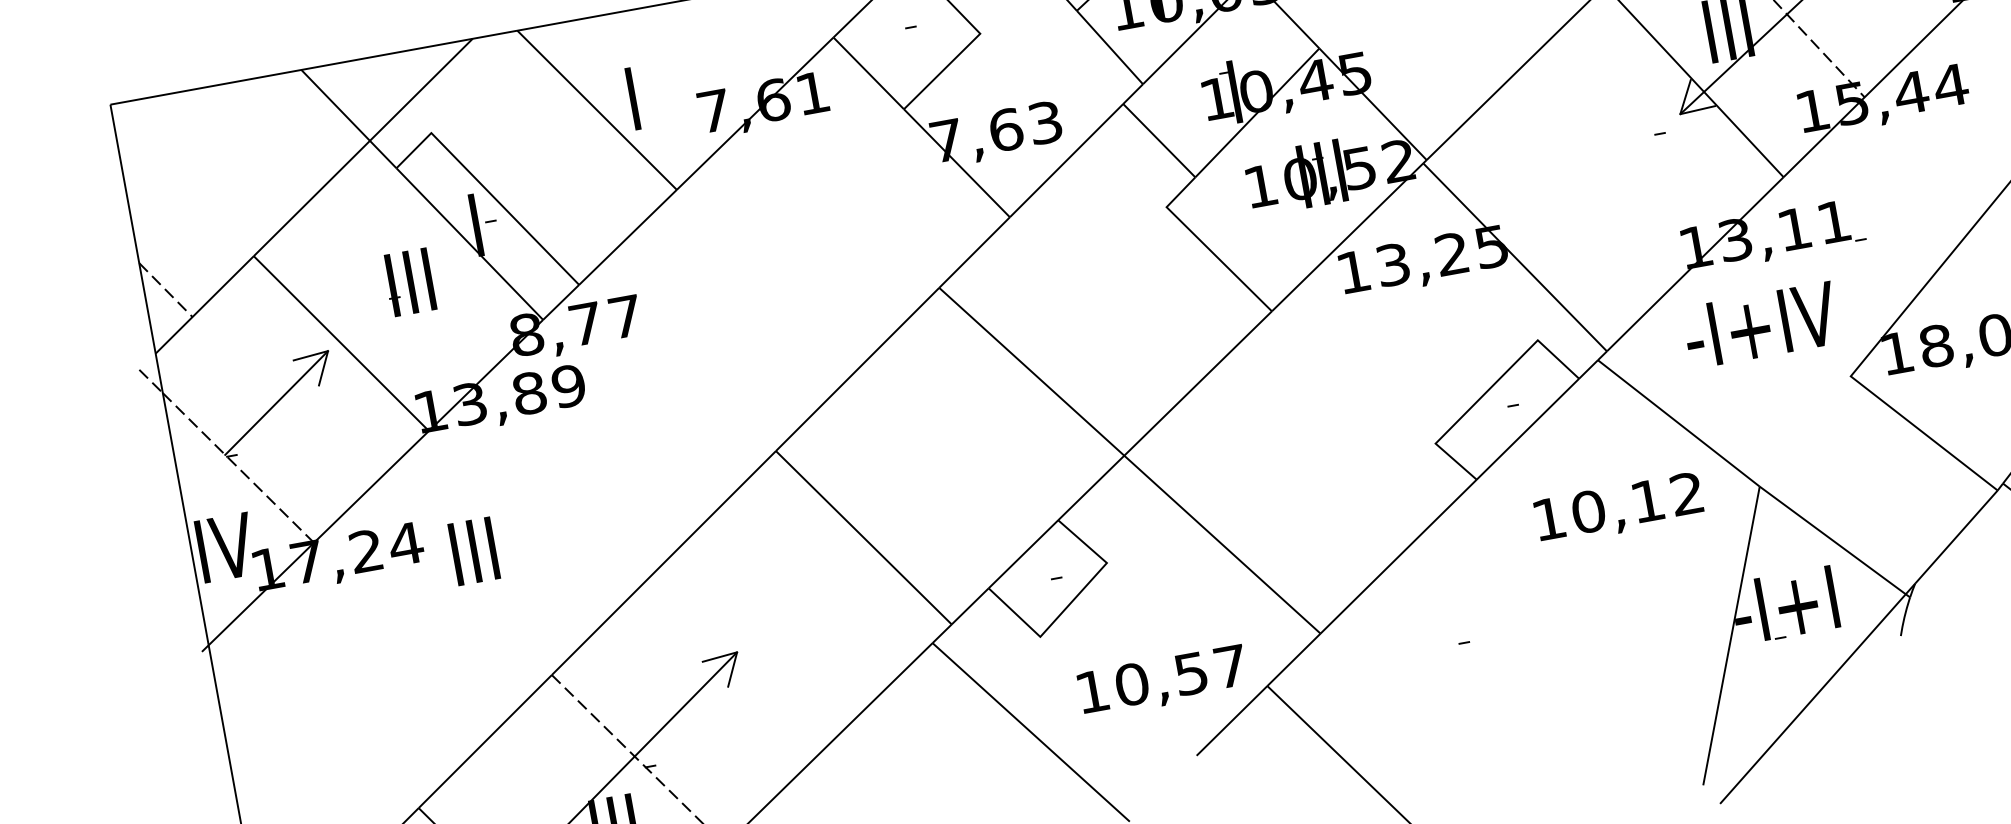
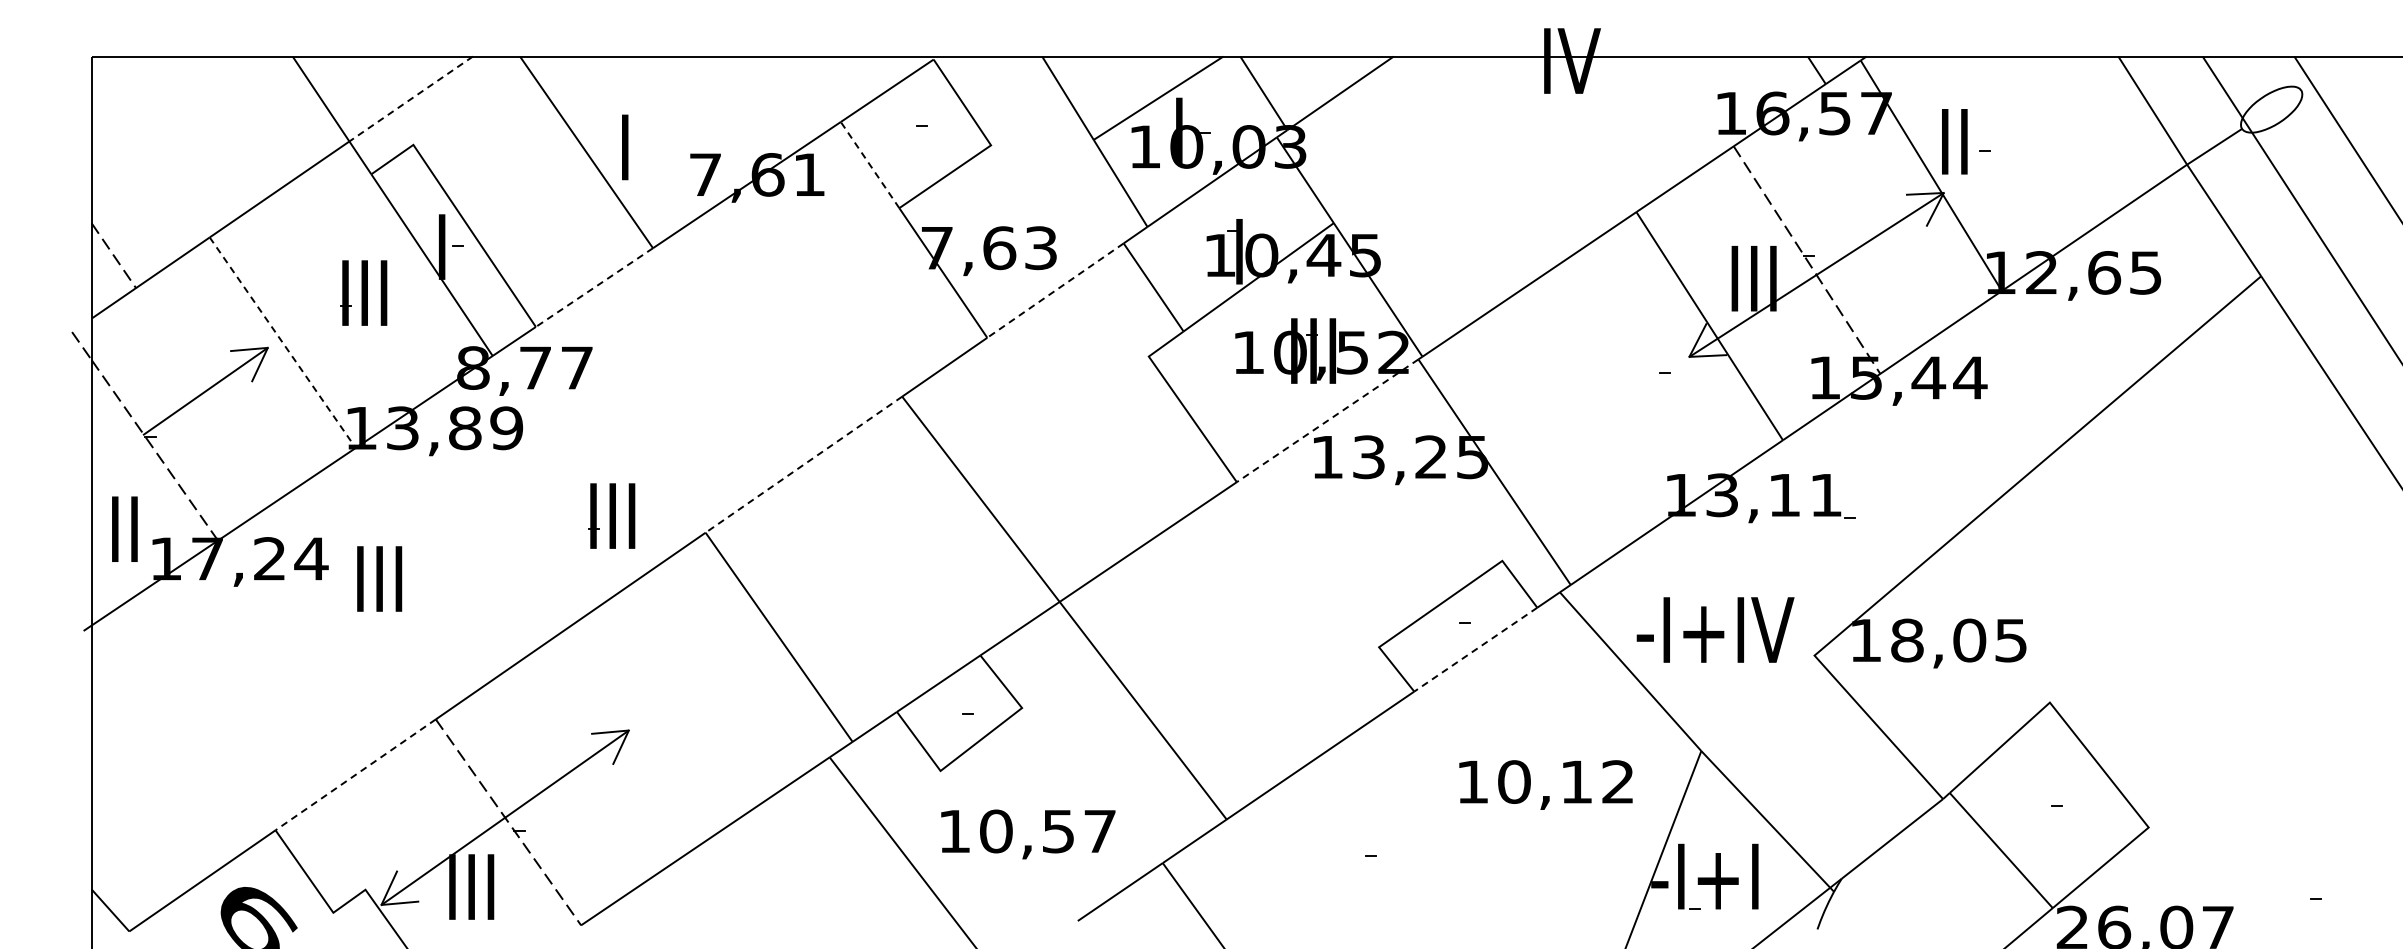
line: (868, 72) -> (869, 164), solid -> dashed
line: (421, 90) -> (411, 99), solid -> dashed
line: (1066, 160) -> (1055, 290), solid -> dashed
line: (628, 237) -> (594, 287), solid -> dashed
line: (1347, 237) -> (1327, 420), solid -> dashed
text: (1760, 324) -> (1715, 629), moved
line: (342, 344) -> (283, 343), solid -> dashed
line: (857, 369) -> (803, 464), solid -> dashed
line: (1527, 429) -> (1475, 649), solid -> dashed
part: (683, 450) -> (611, 515), added
text: (1618, 508) -> (1545, 784), moved
text: (225, 546) -> (127, 528), IV -> II
text: (1163, 681) -> (1028, 834), moved
line: (485, 742) -> (355, 775), solid -> dashed

